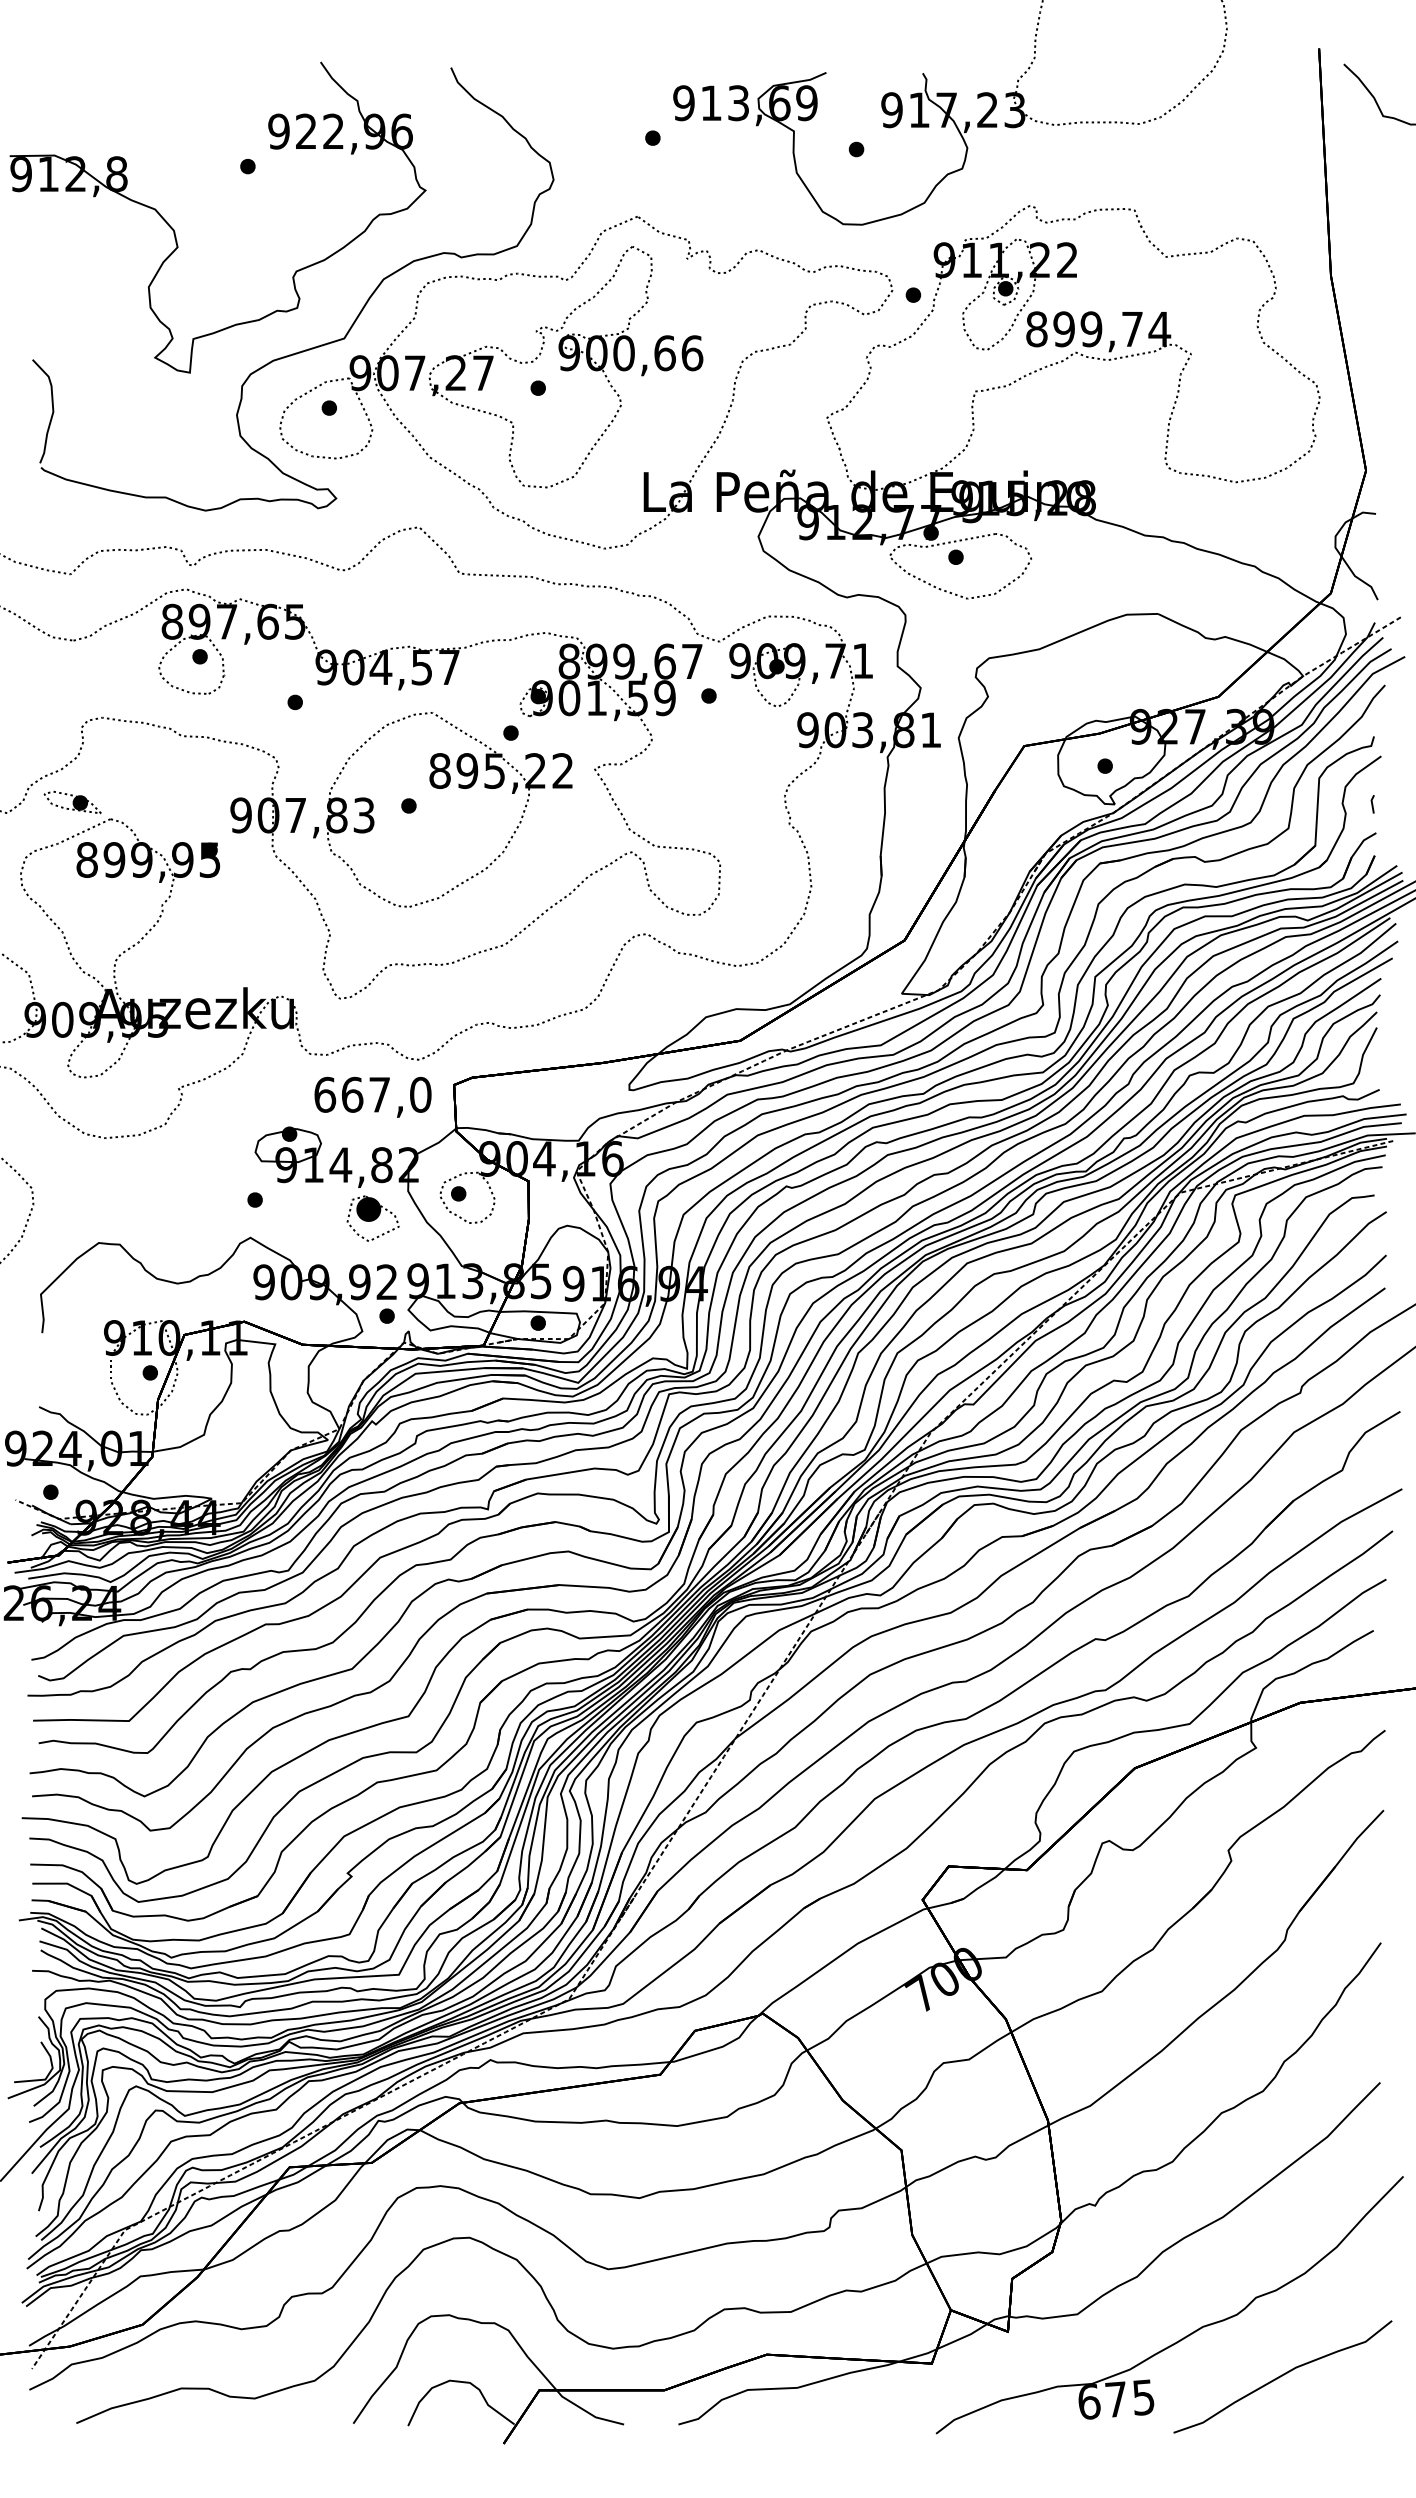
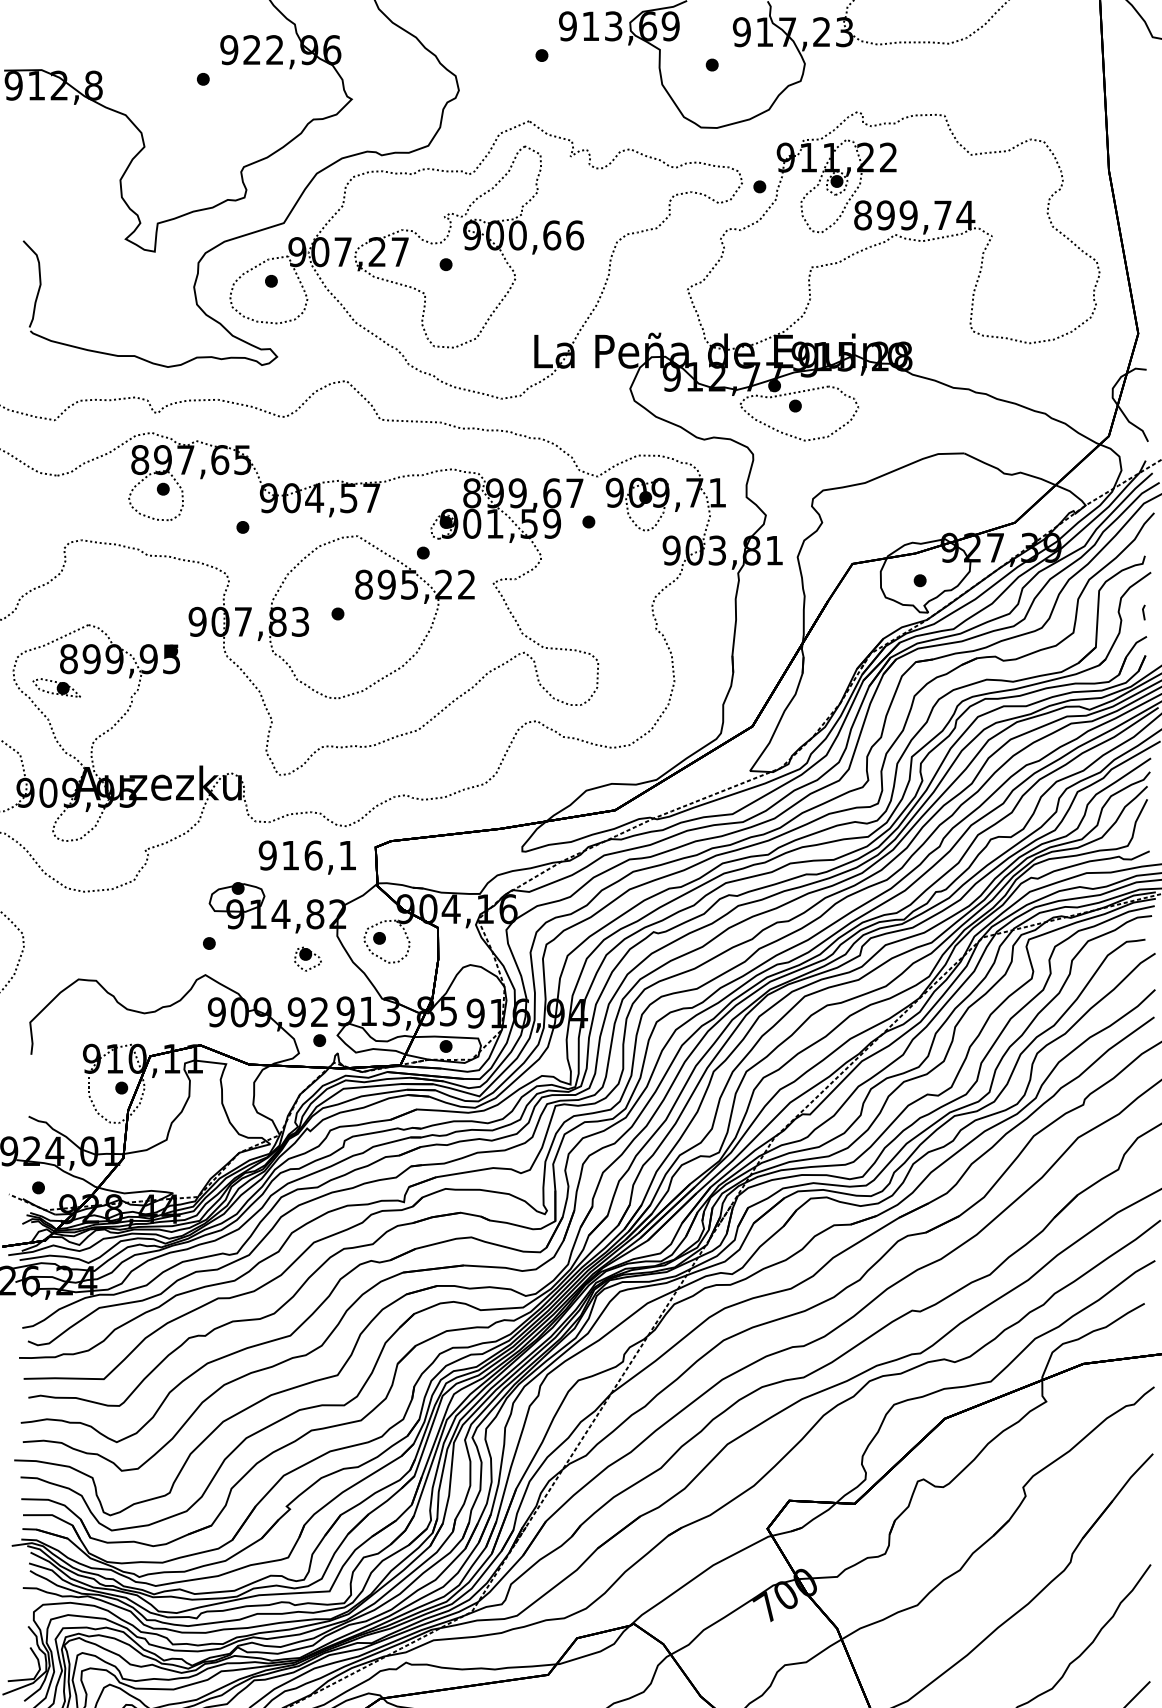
part: (72, 802) -> (56, 688), moved
text: (372, 1094) -> (307, 855), 667,0 -> 916,1
part: (372, 1218) -> (307, 958), size x0.62

